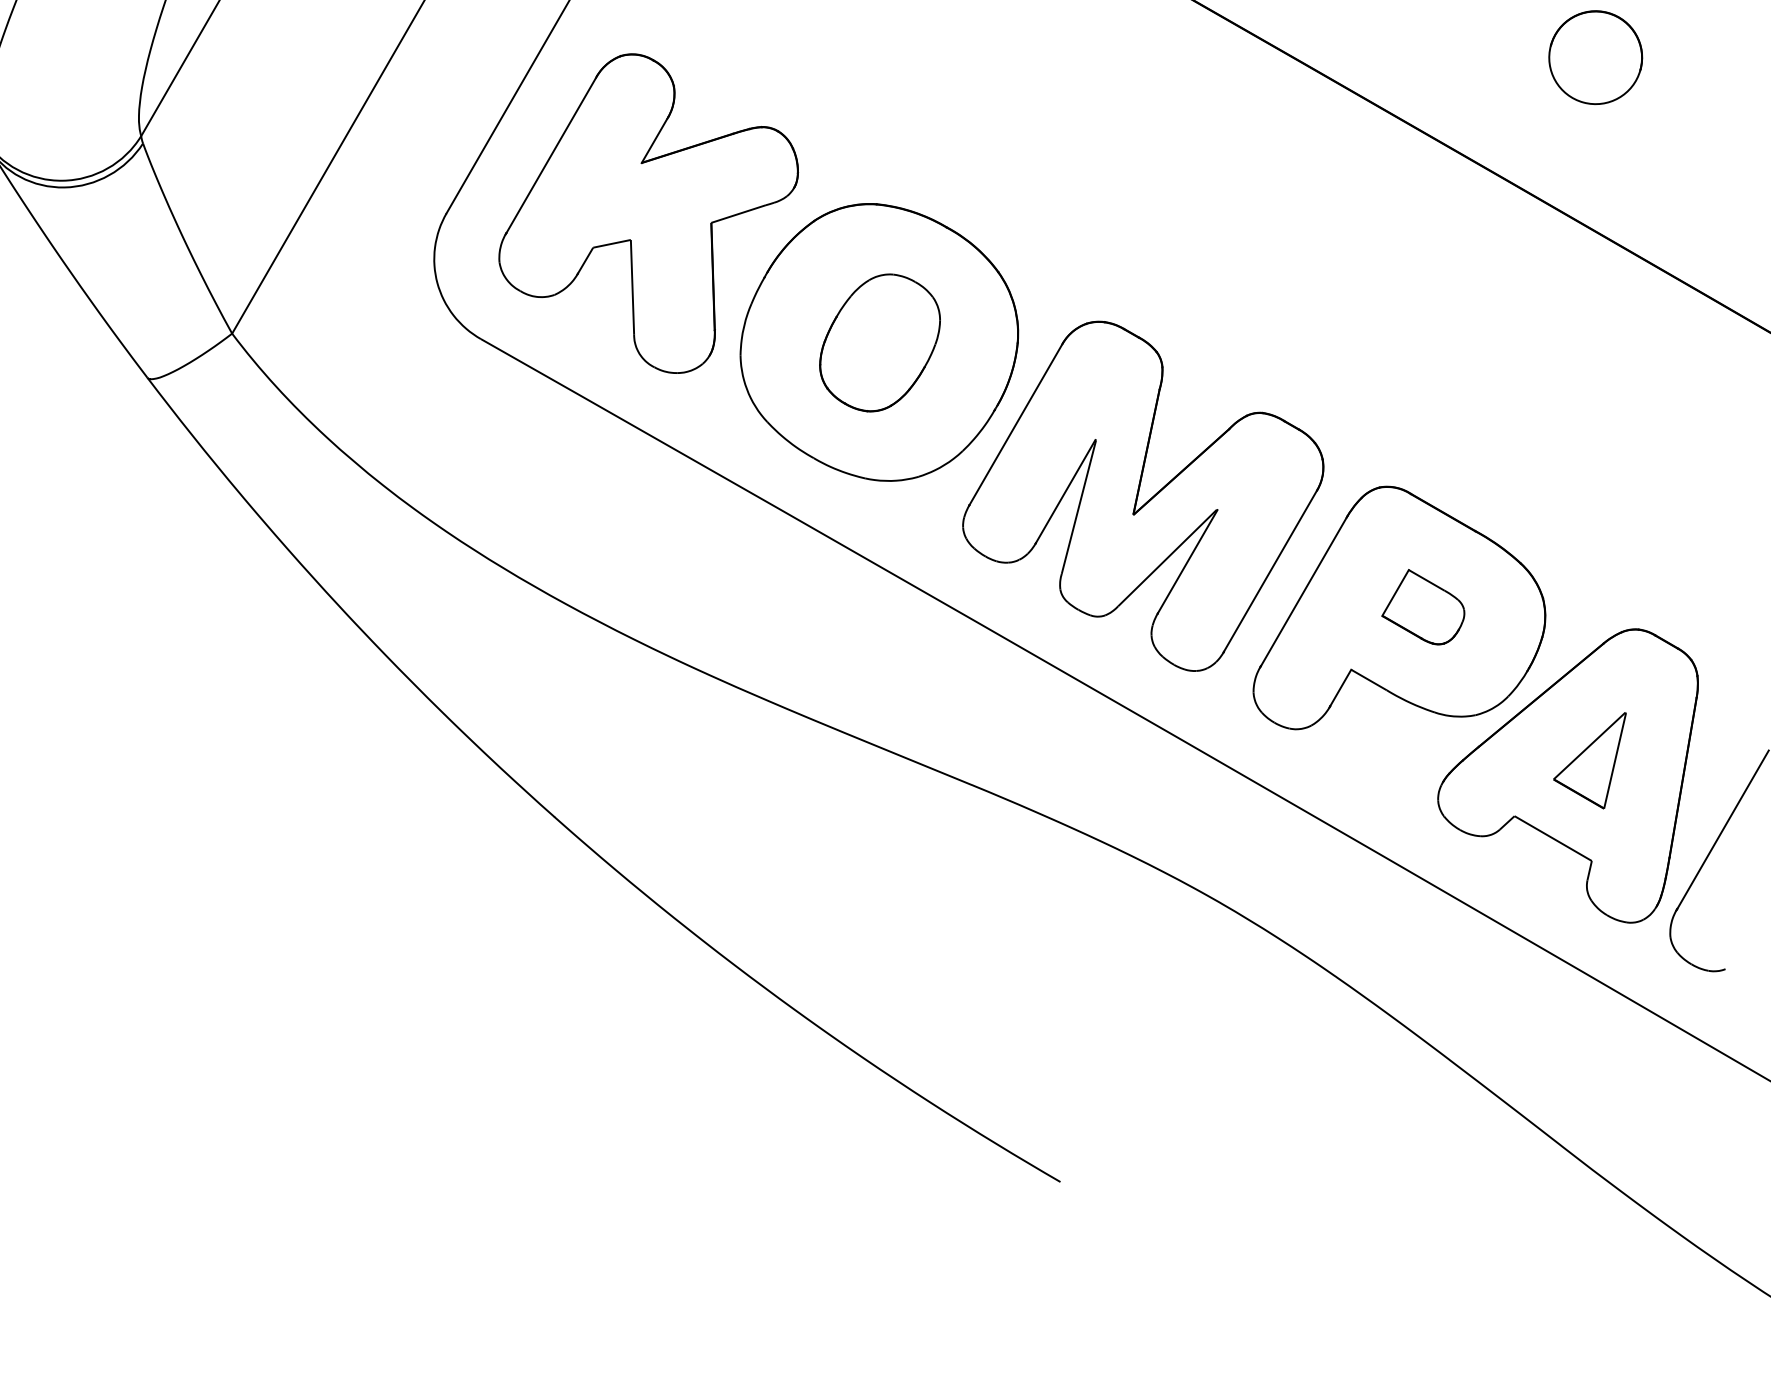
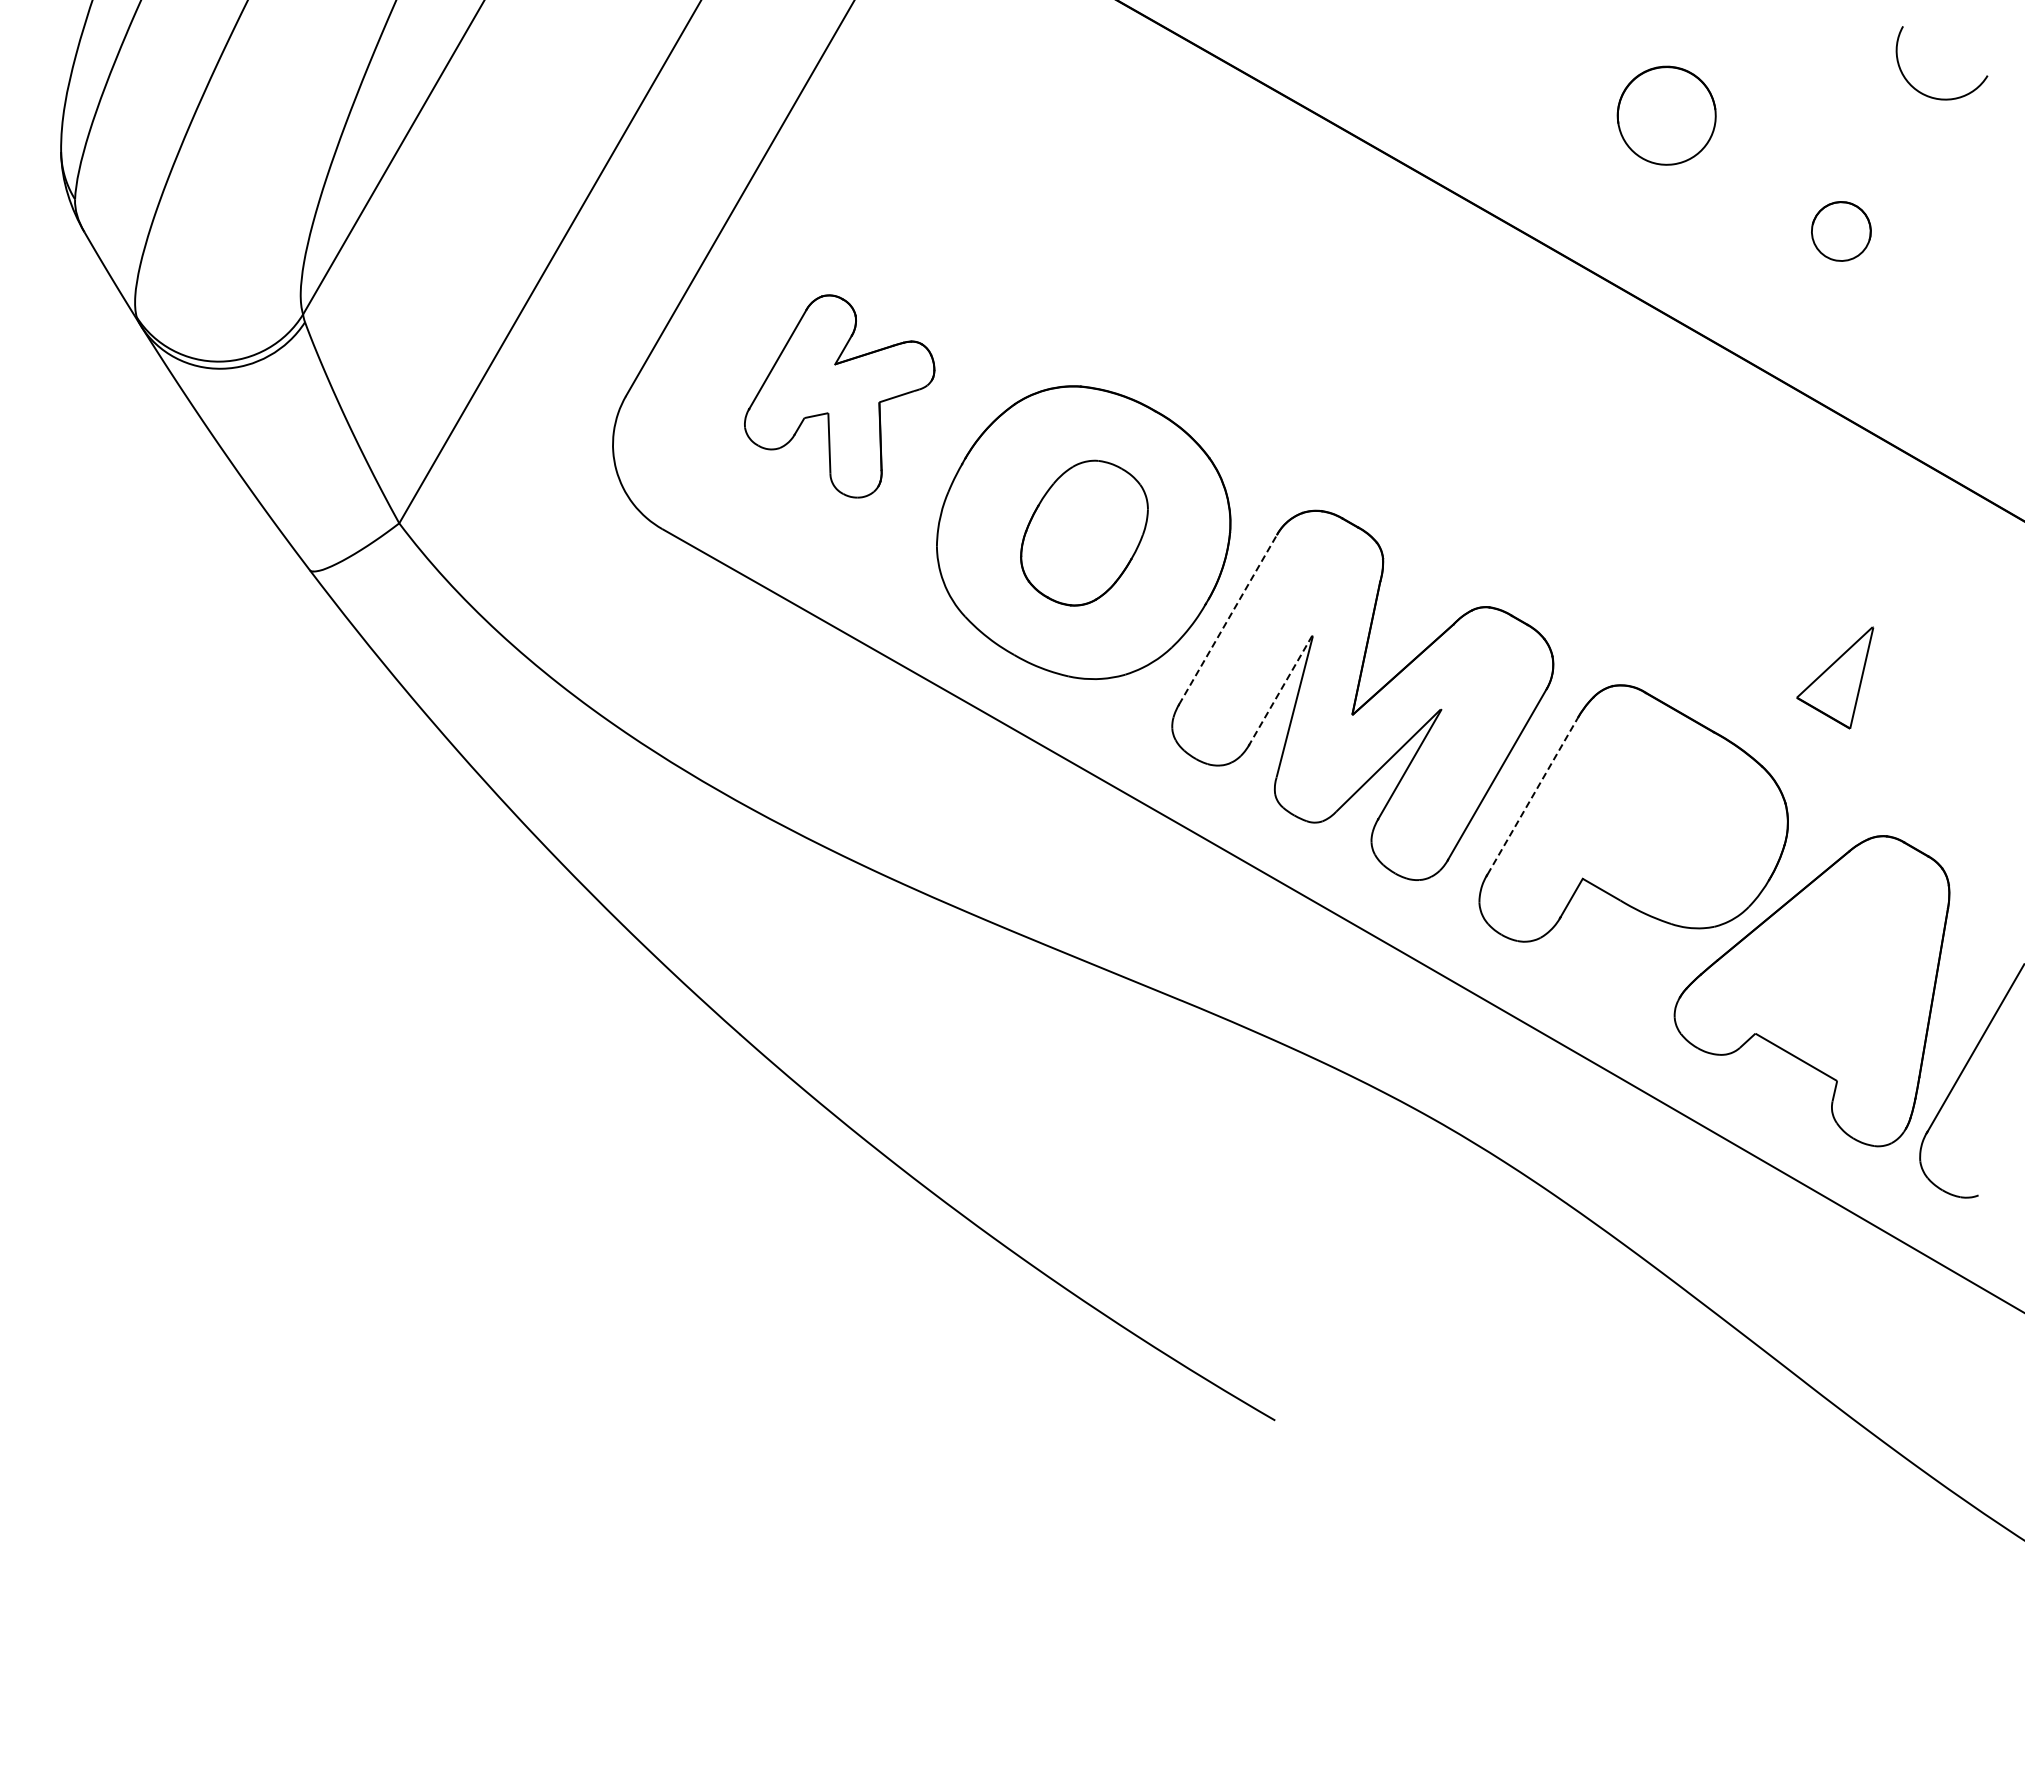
part: (1595, 57) -> (1841, 231), size x0.6
part: (648, 213) -> (839, 396), size x0.6
line: (1015, 424) -> (1227, 619), solid -> dashed
line: (1065, 491) -> (1280, 690), solid -> dashed
line: (1303, 591) -> (1532, 796), solid -> dashed
part: (1422, 607) -> (1658, 812), removed
part: (1590, 760) -> (1835, 677), moved

